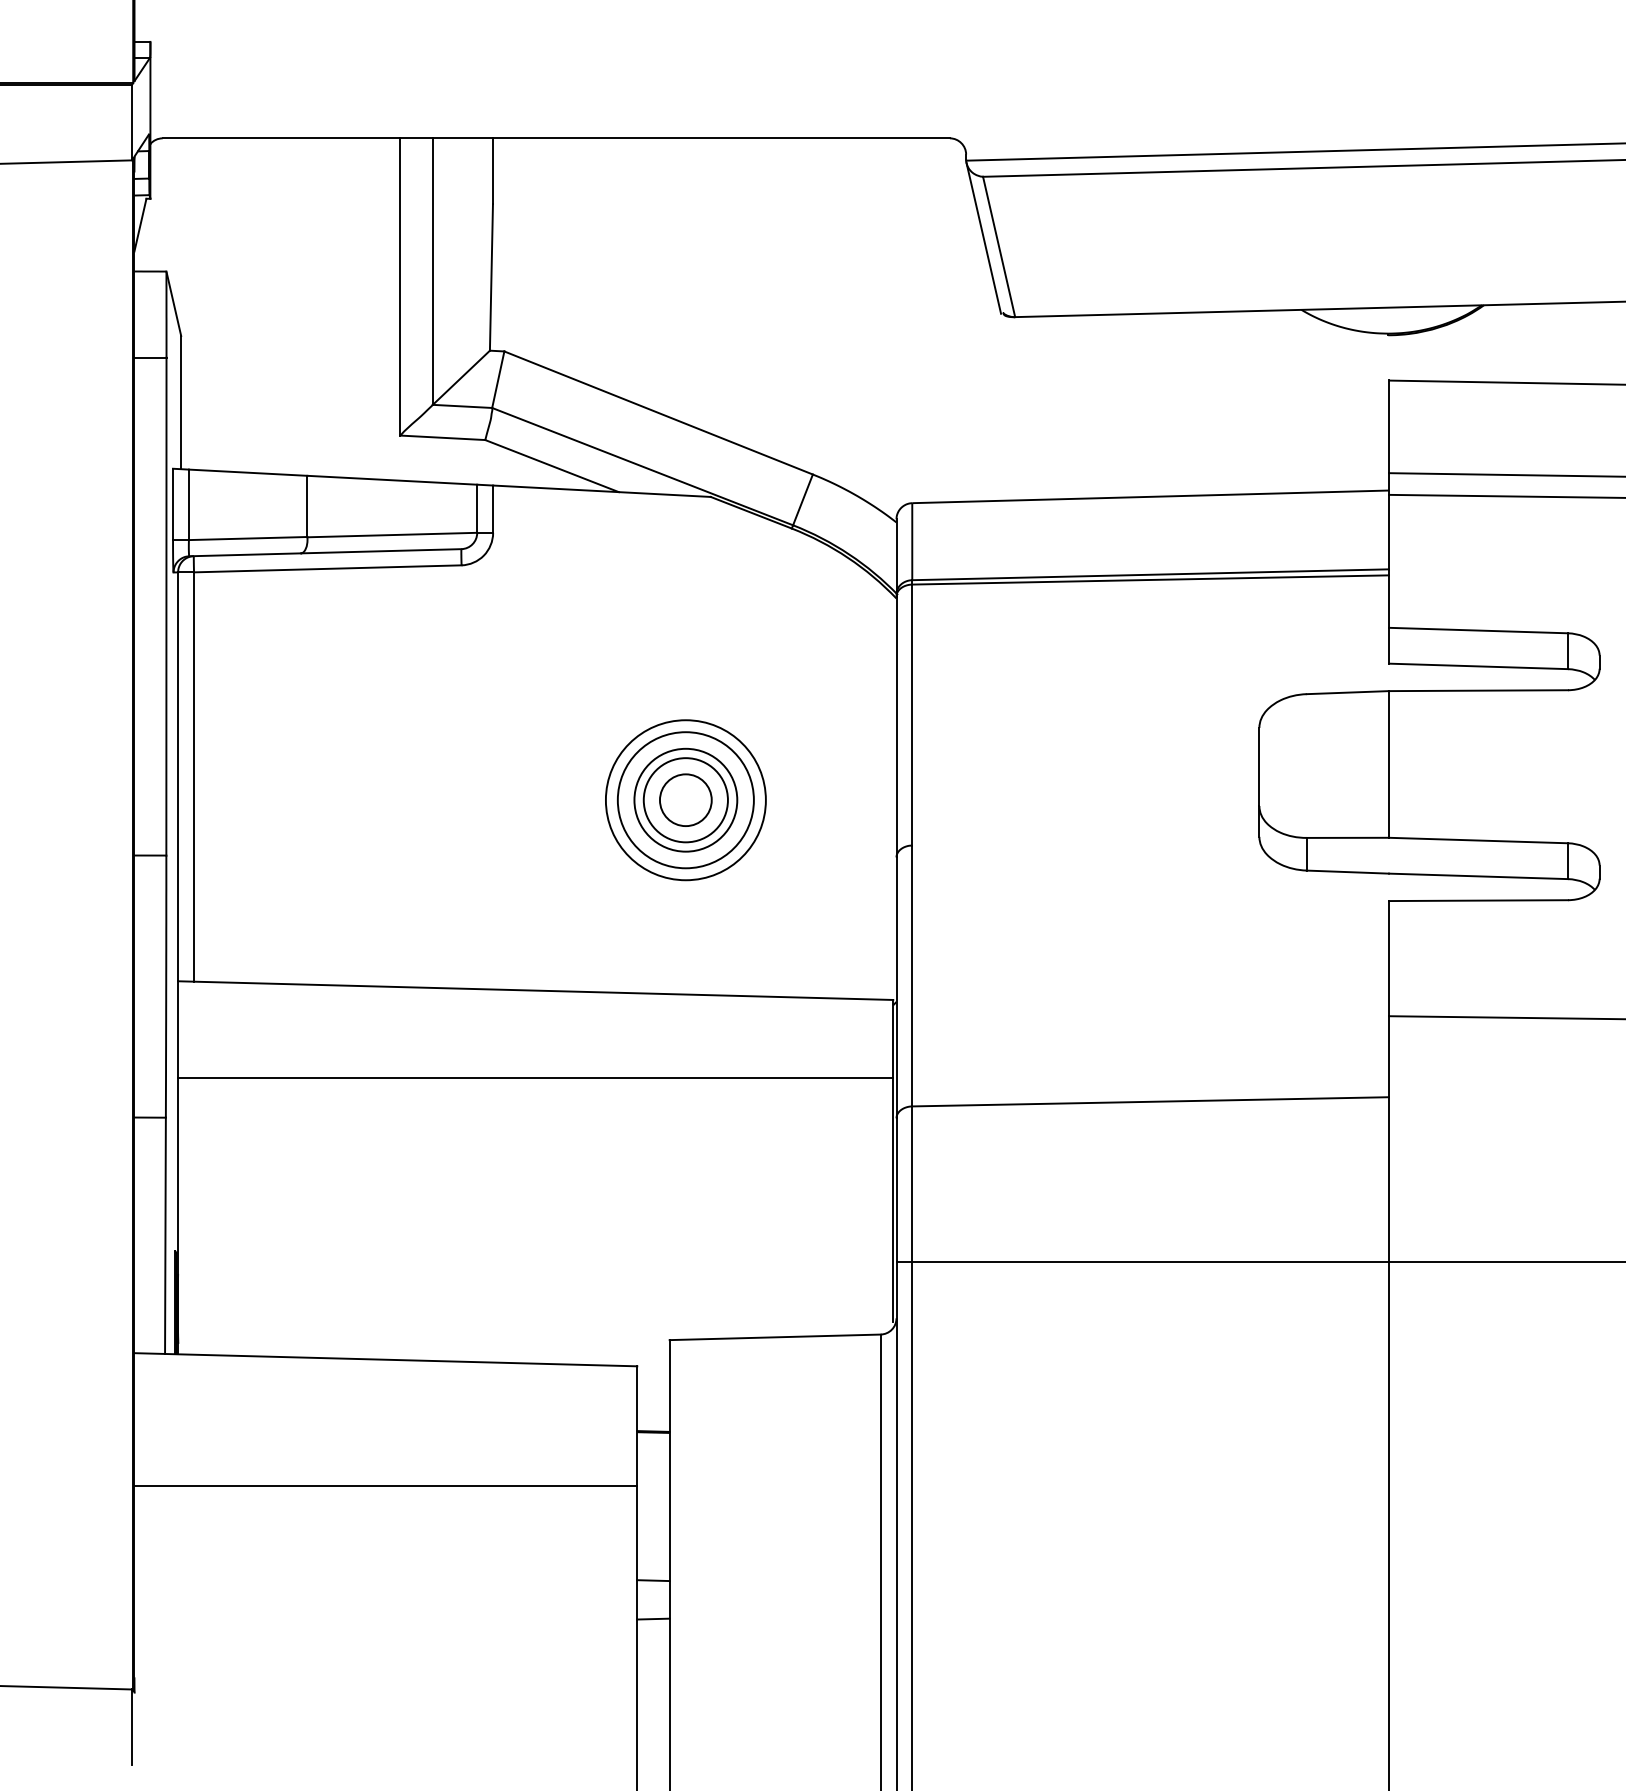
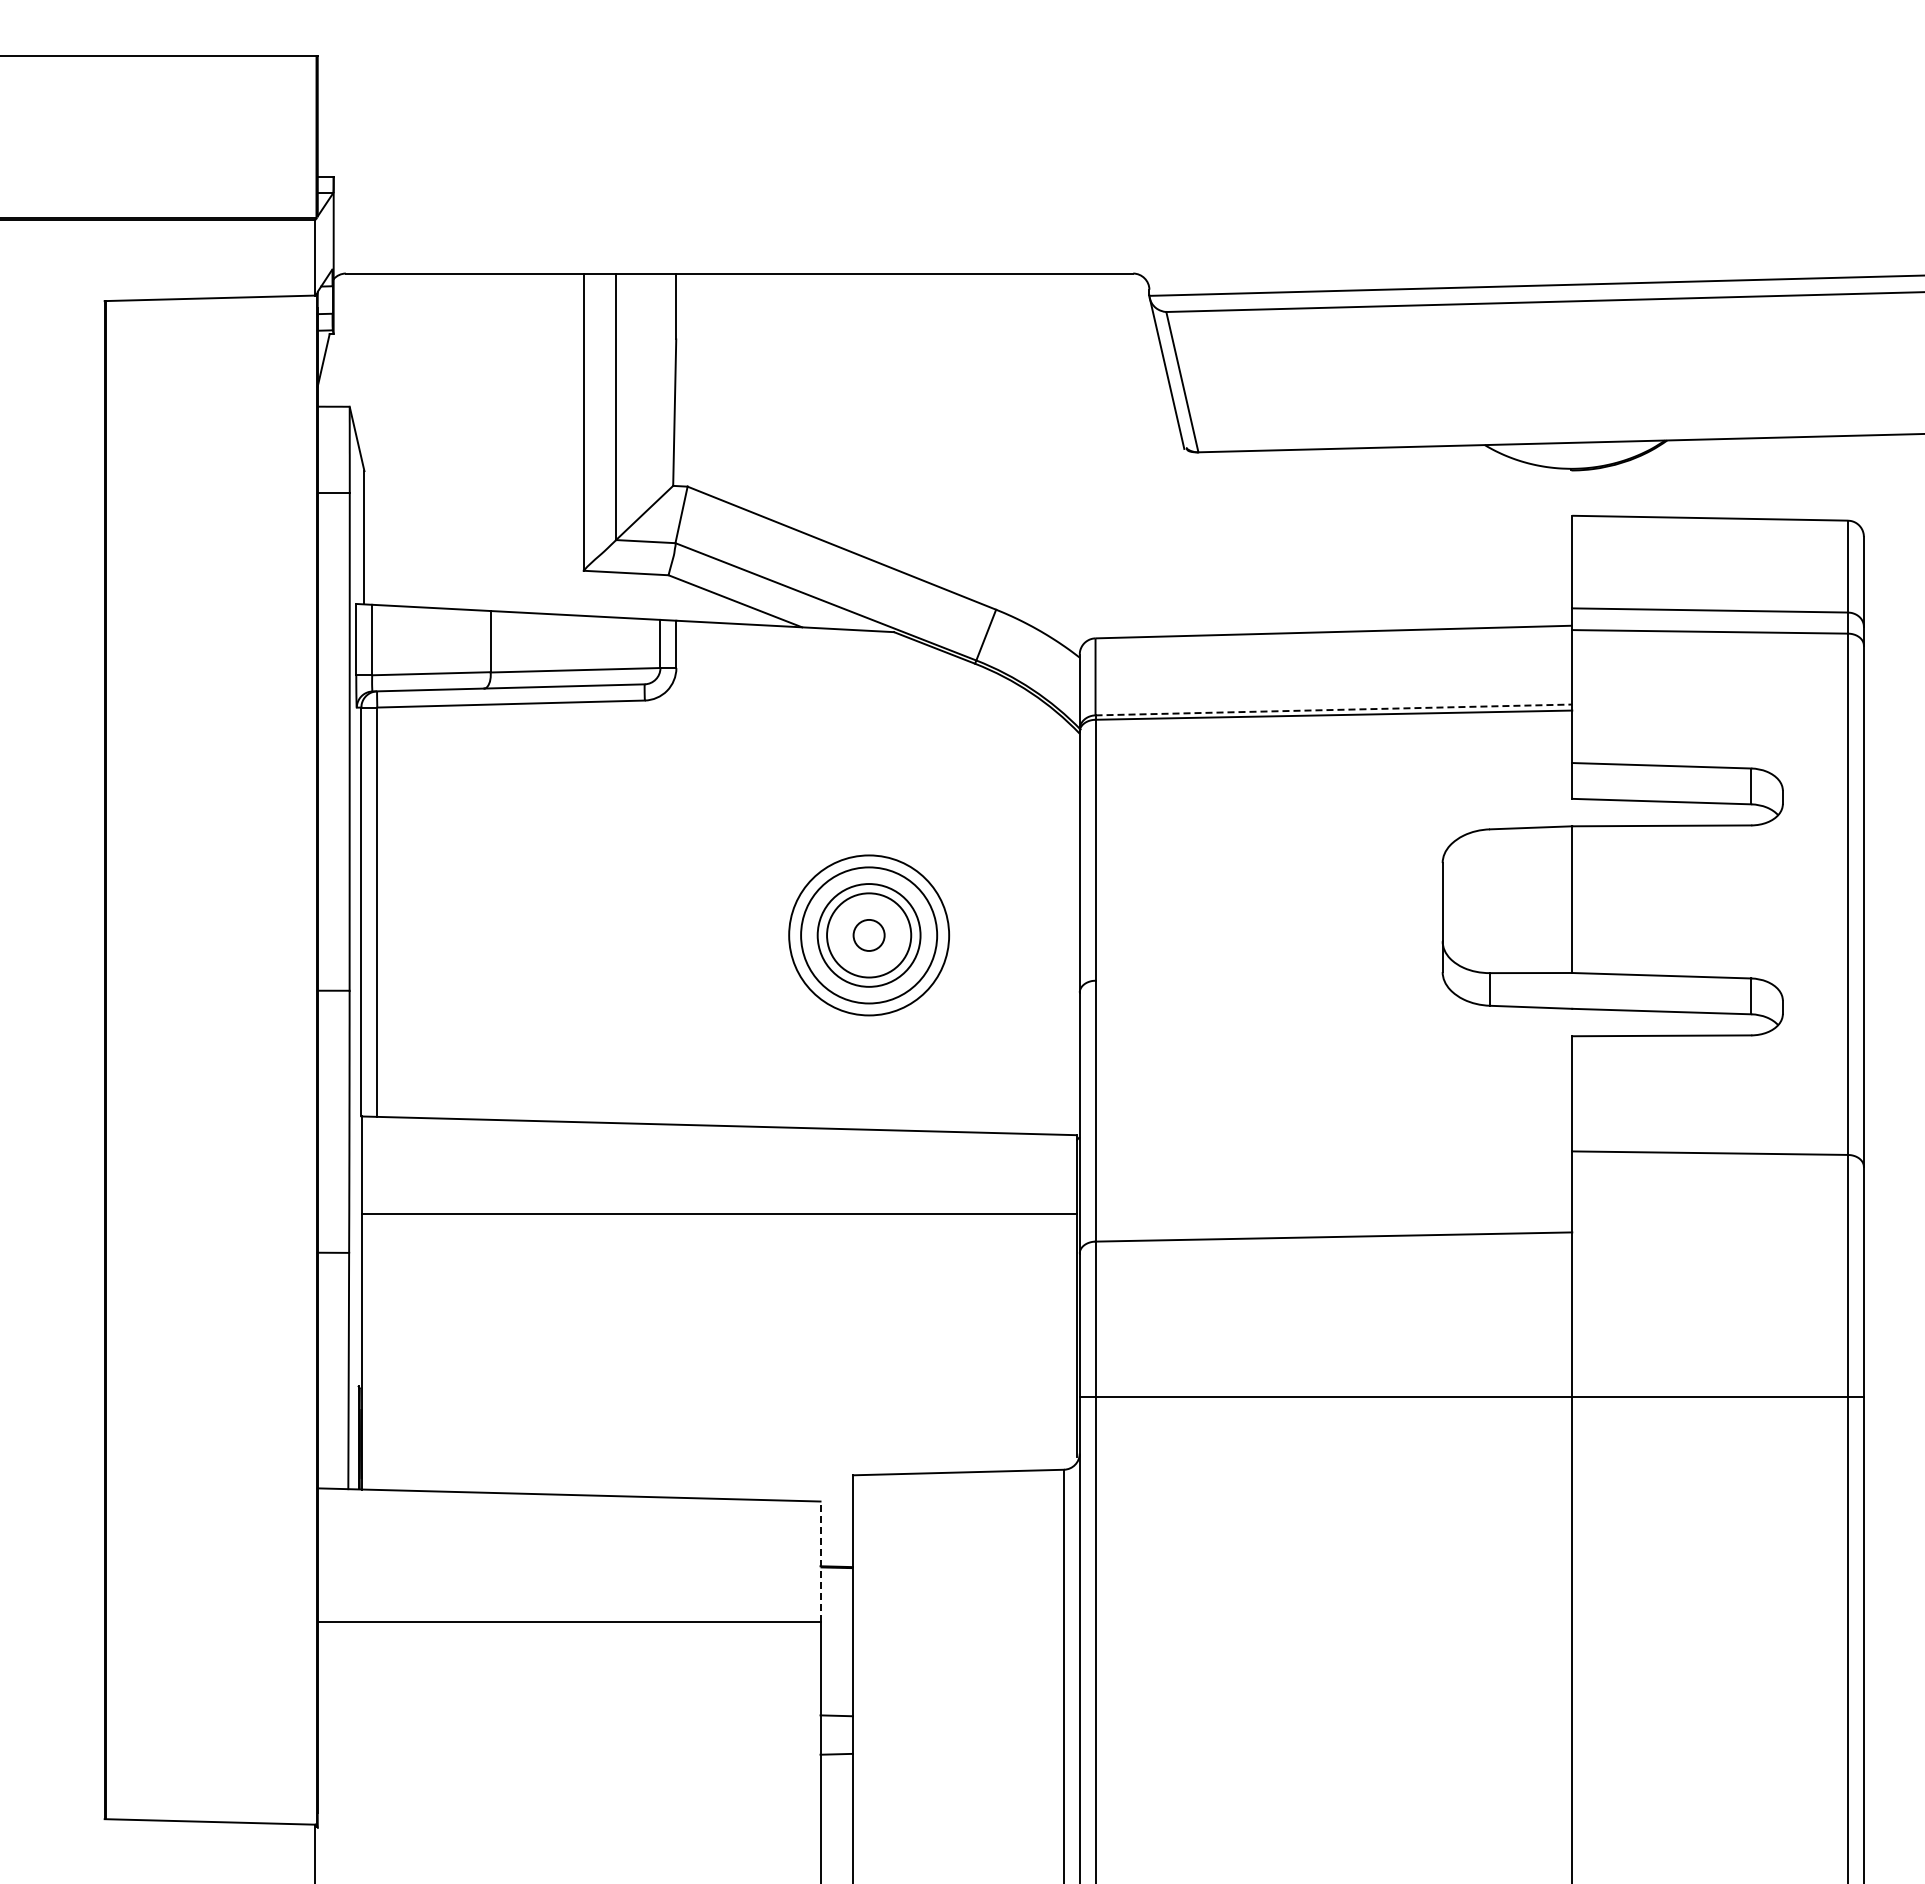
line: (1151, 574) -> (1334, 709), solid -> dashed
circle: (686, 800) -> (869, 935), size x0.6
line: (637, 1426) -> (820, 1561), solid -> dashed

